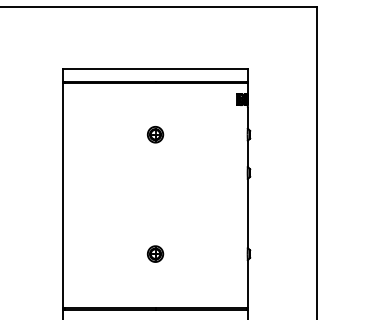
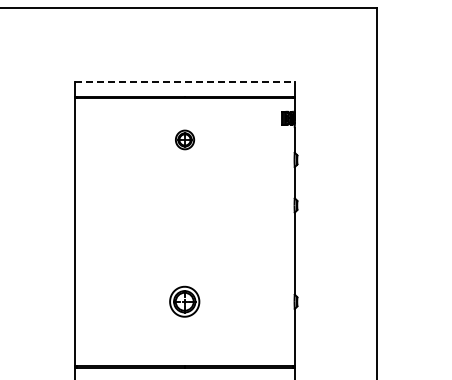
line: (155, 69) -> (185, 82), solid -> dashed
part: (155, 134) -> (185, 139), moved
part: (155, 253) -> (185, 301), size x1.6

